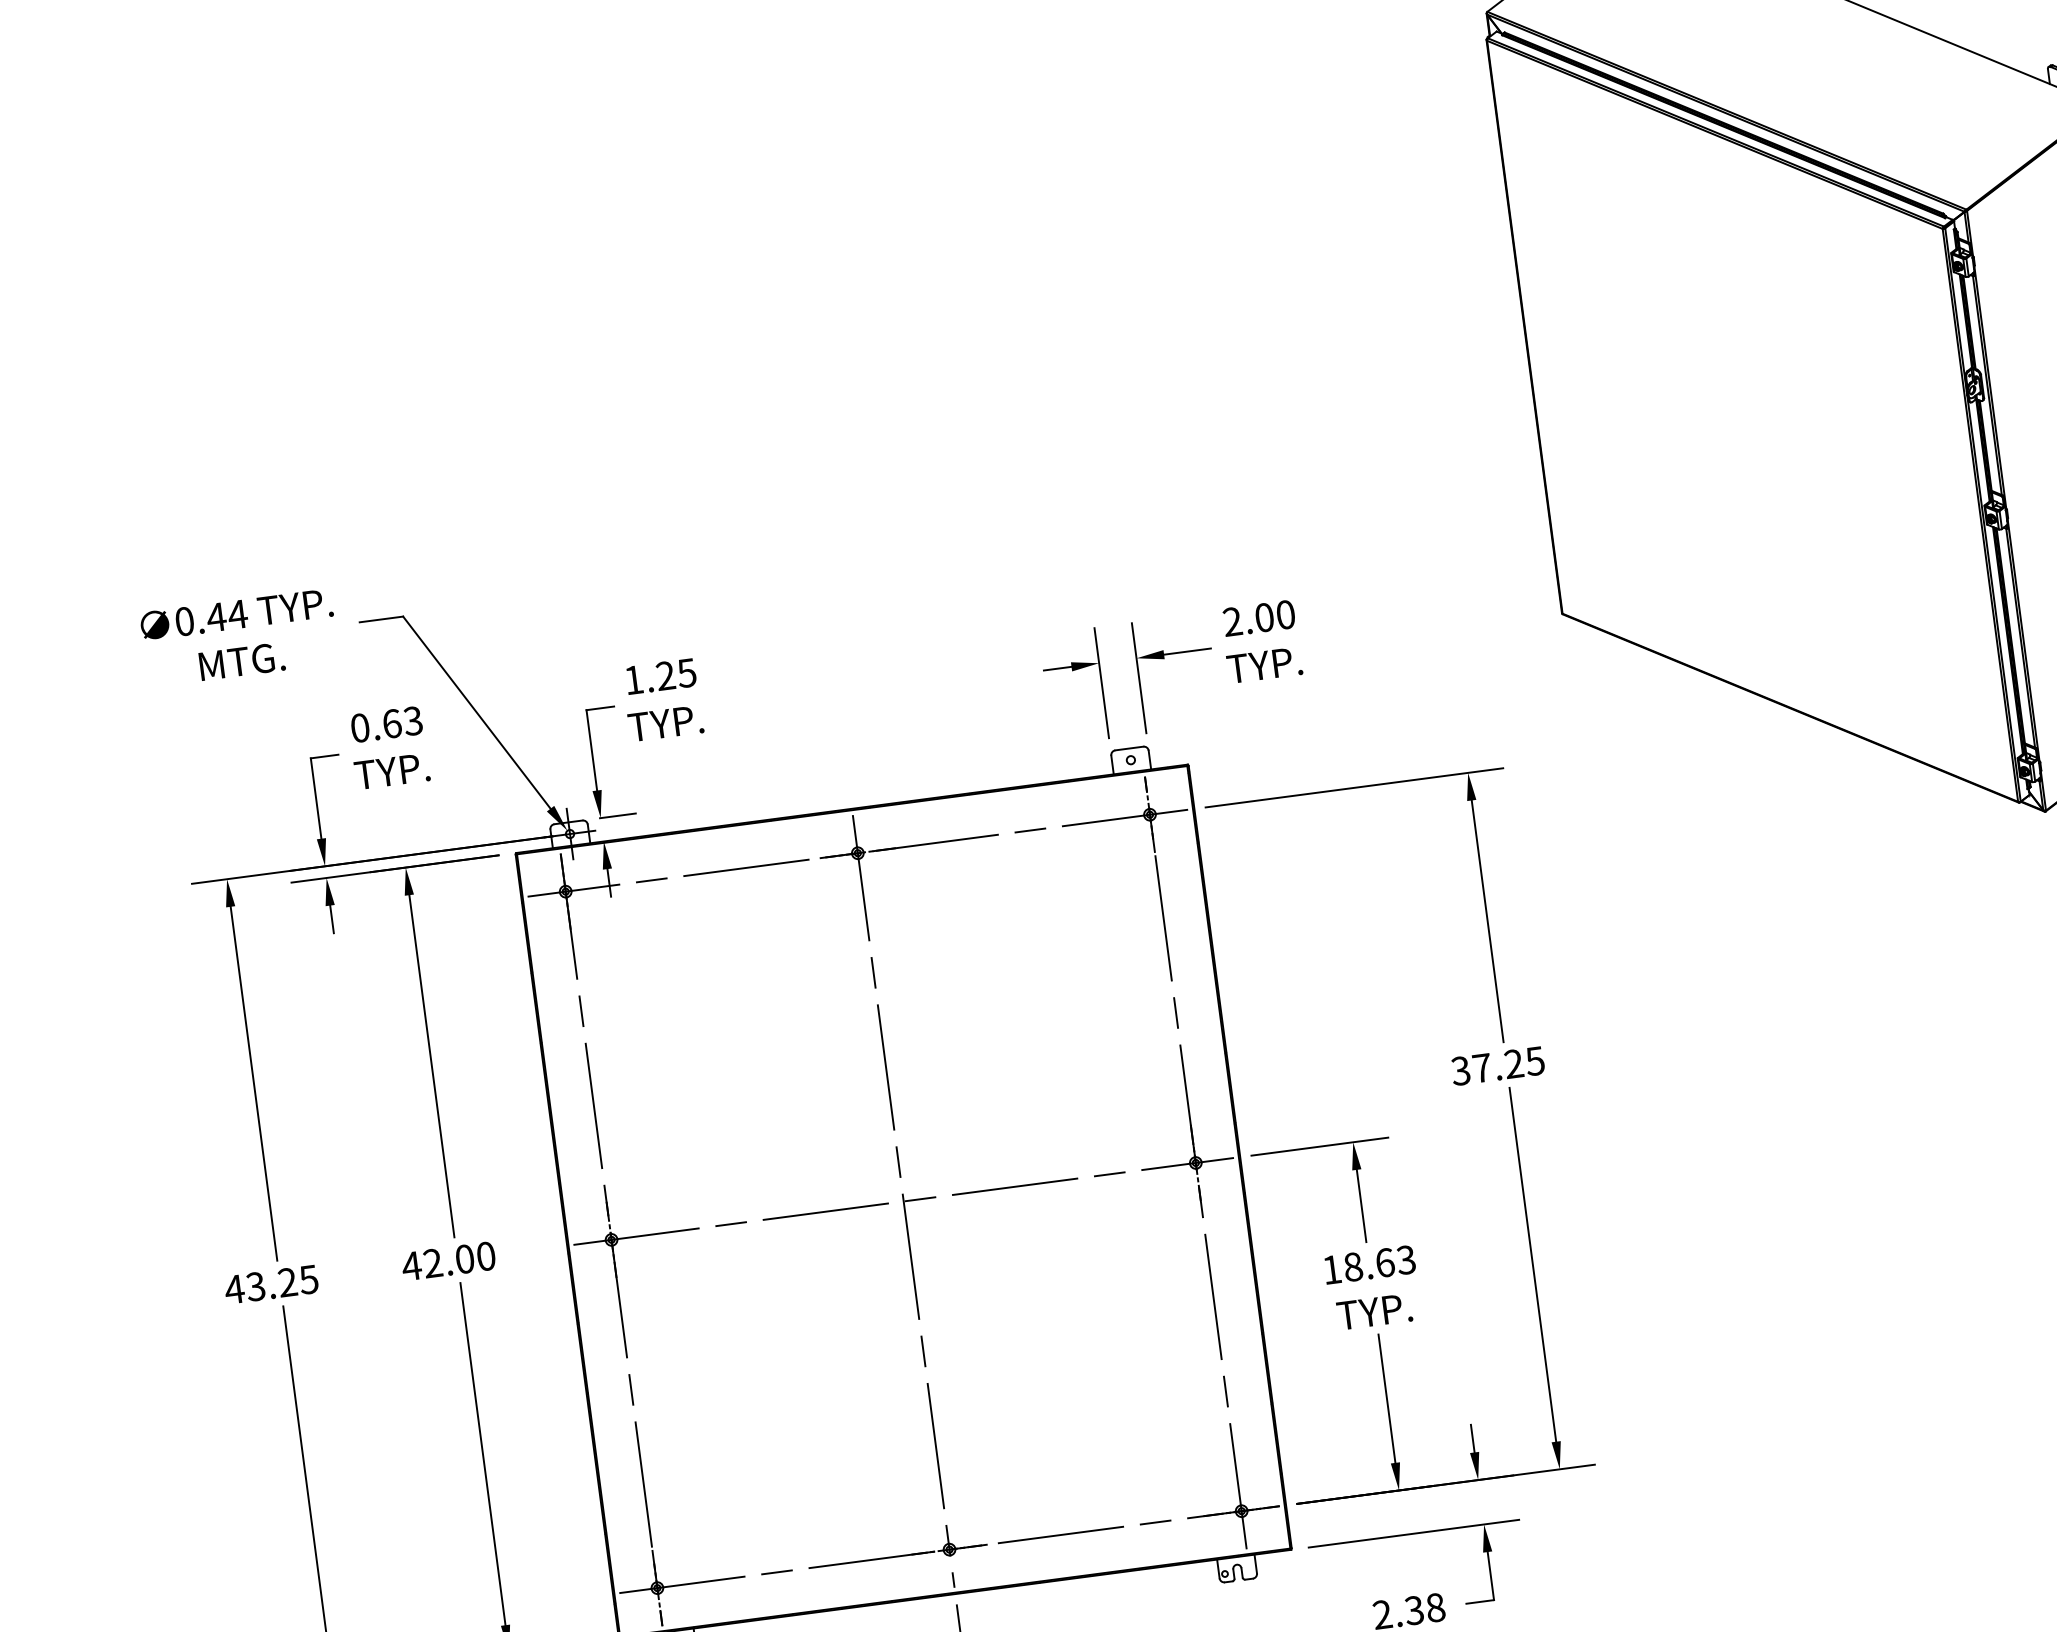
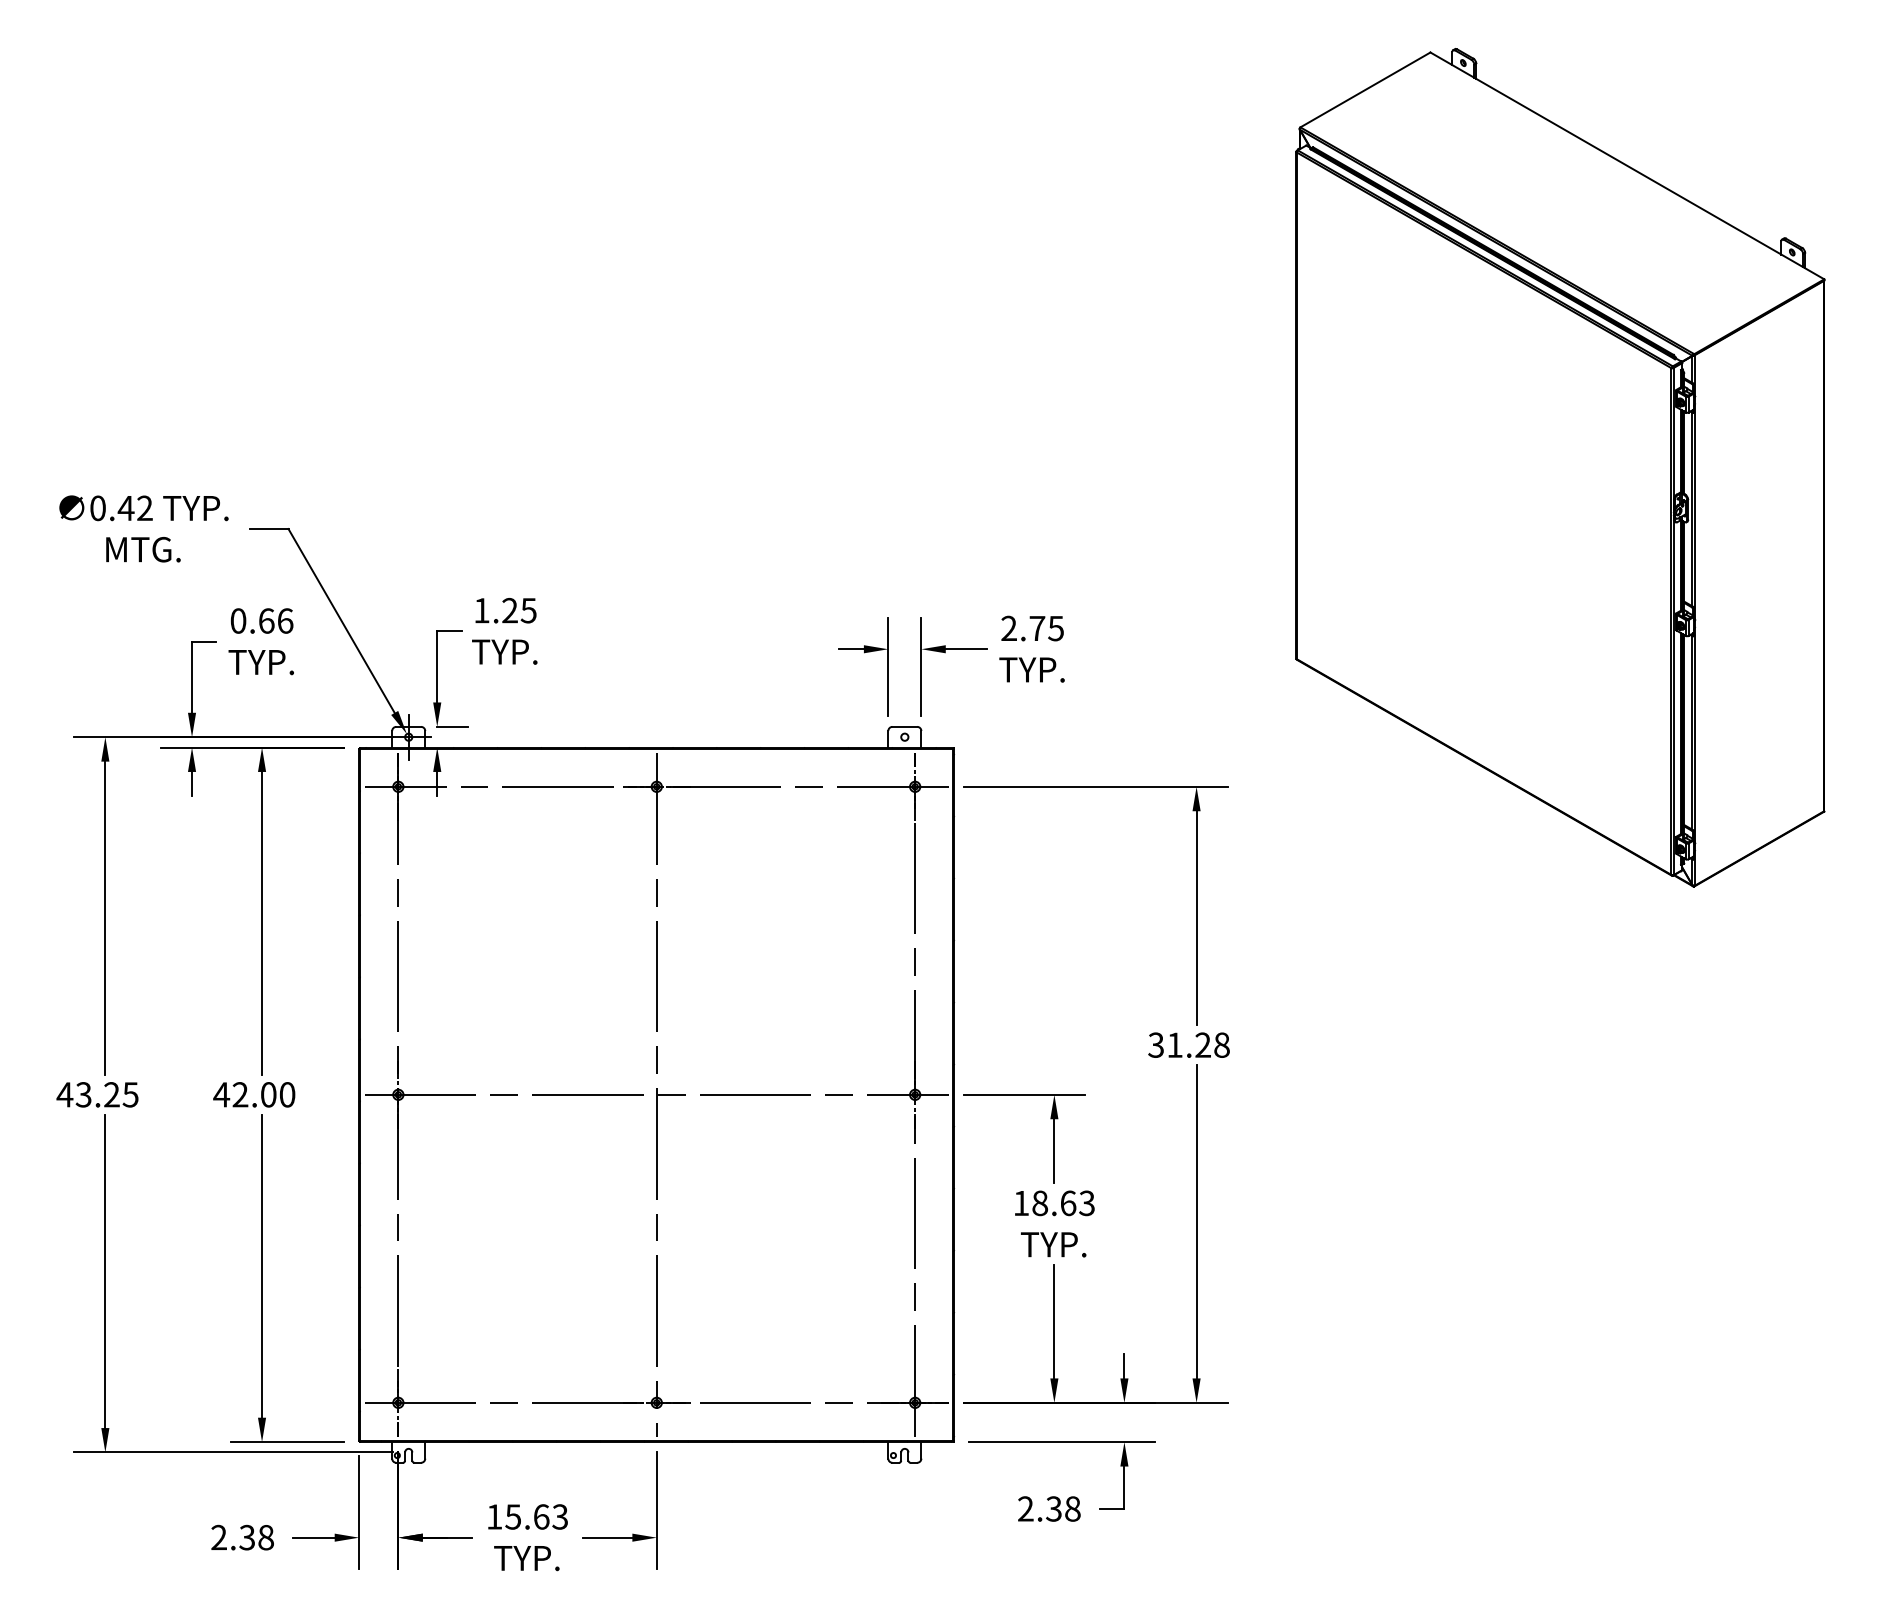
text: (237, 613) -> (144, 507), 0.44 -> 0.42
text: (1274, 616) -> (1046, 628), 2.00 -> 2.75
text: (413, 720) -> (285, 620), 0.63 -> 0.66
text: (1508, 1063) -> (1198, 1044), 37.25 -> 31.28

